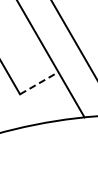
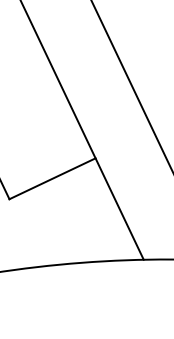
line: (39, 82) -> (53, 177), dashed -> solid

